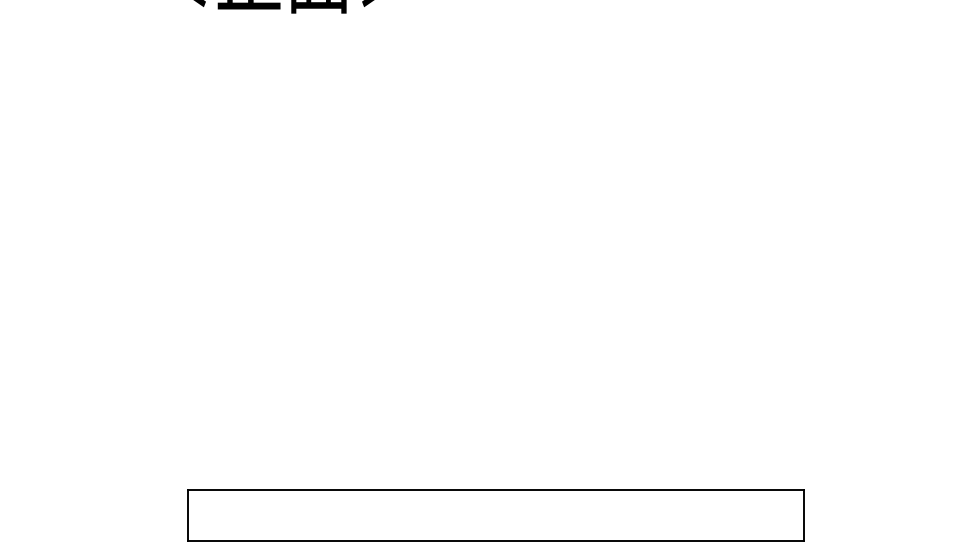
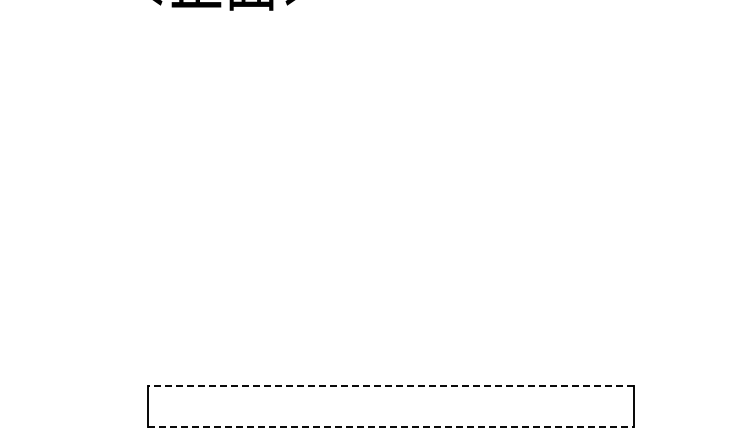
line: (495, 489) -> (390, 386), solid -> dashed
line: (496, 540) -> (391, 426), solid -> dashed

